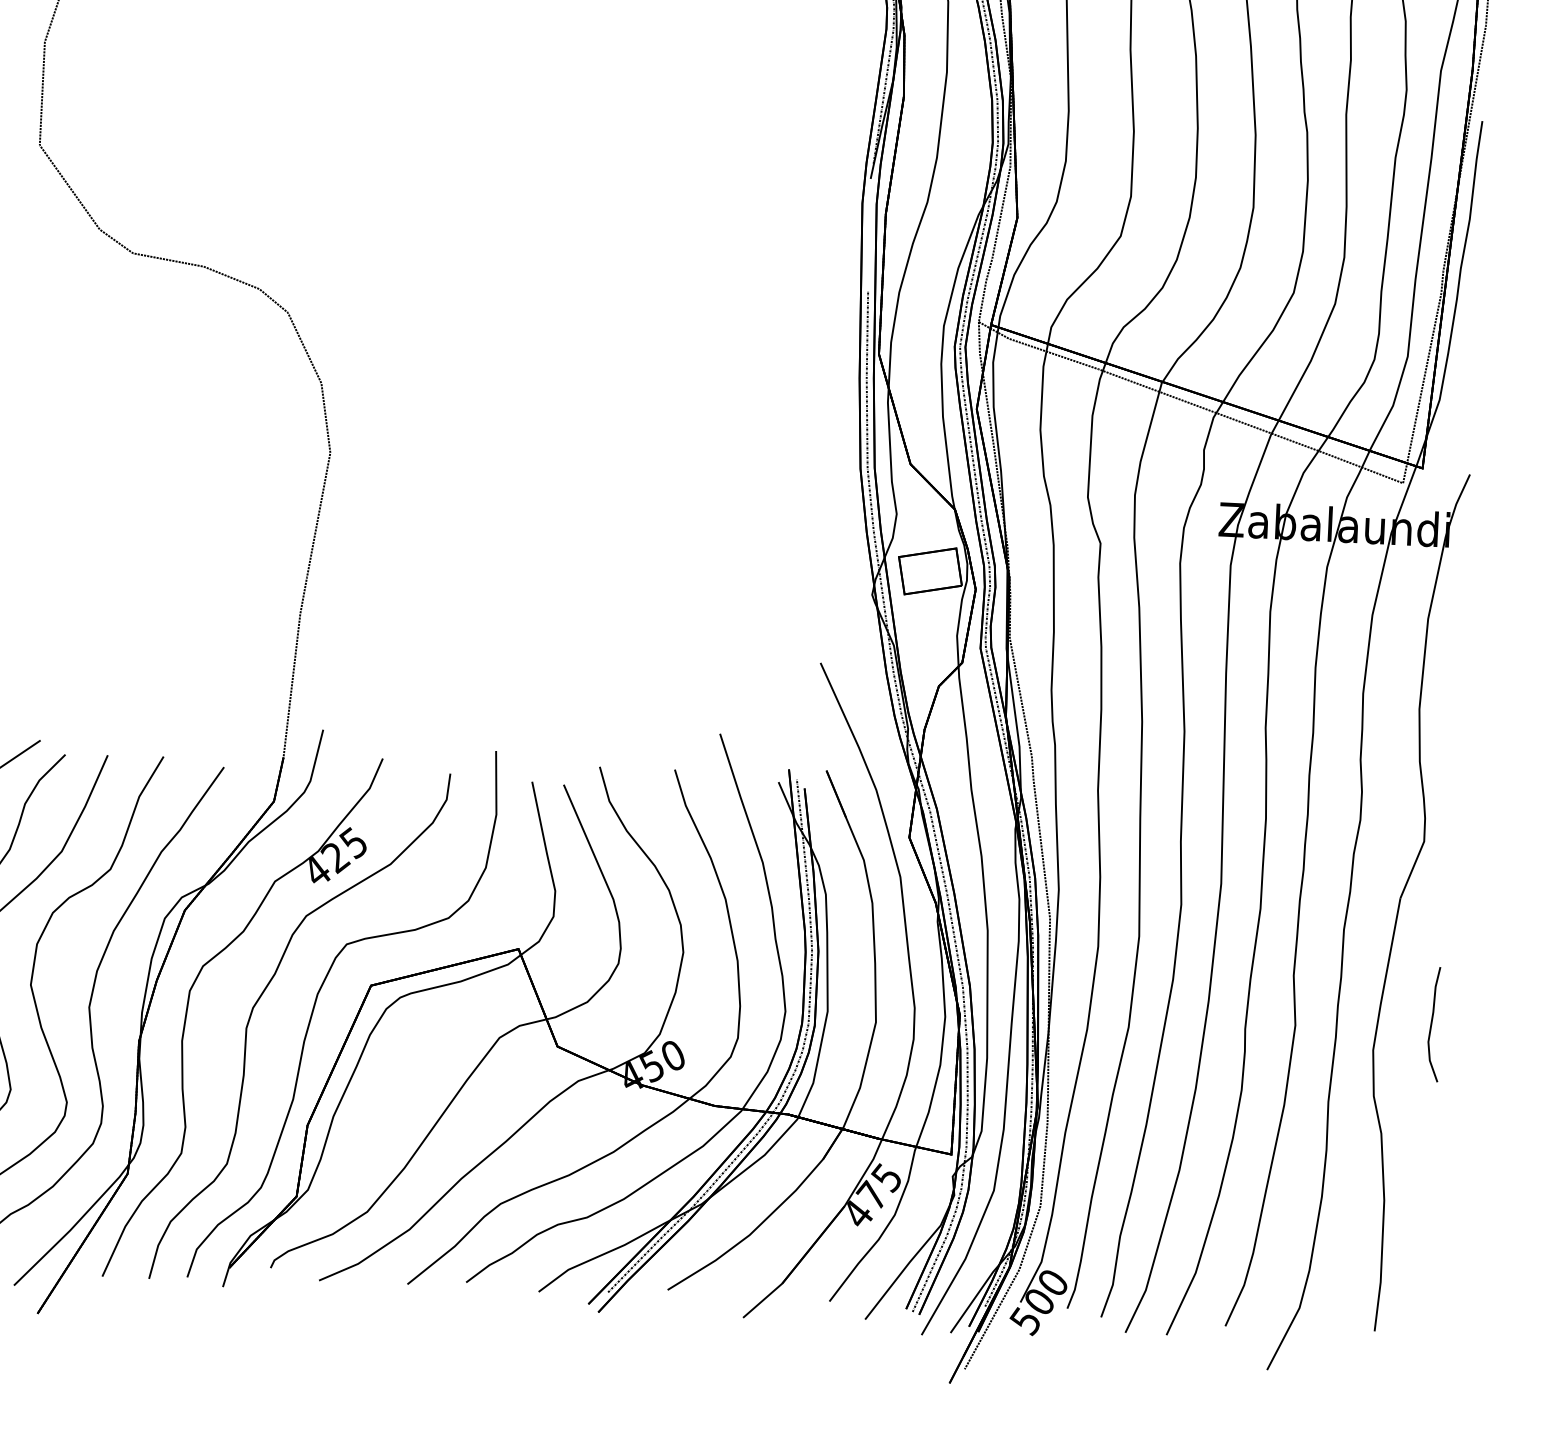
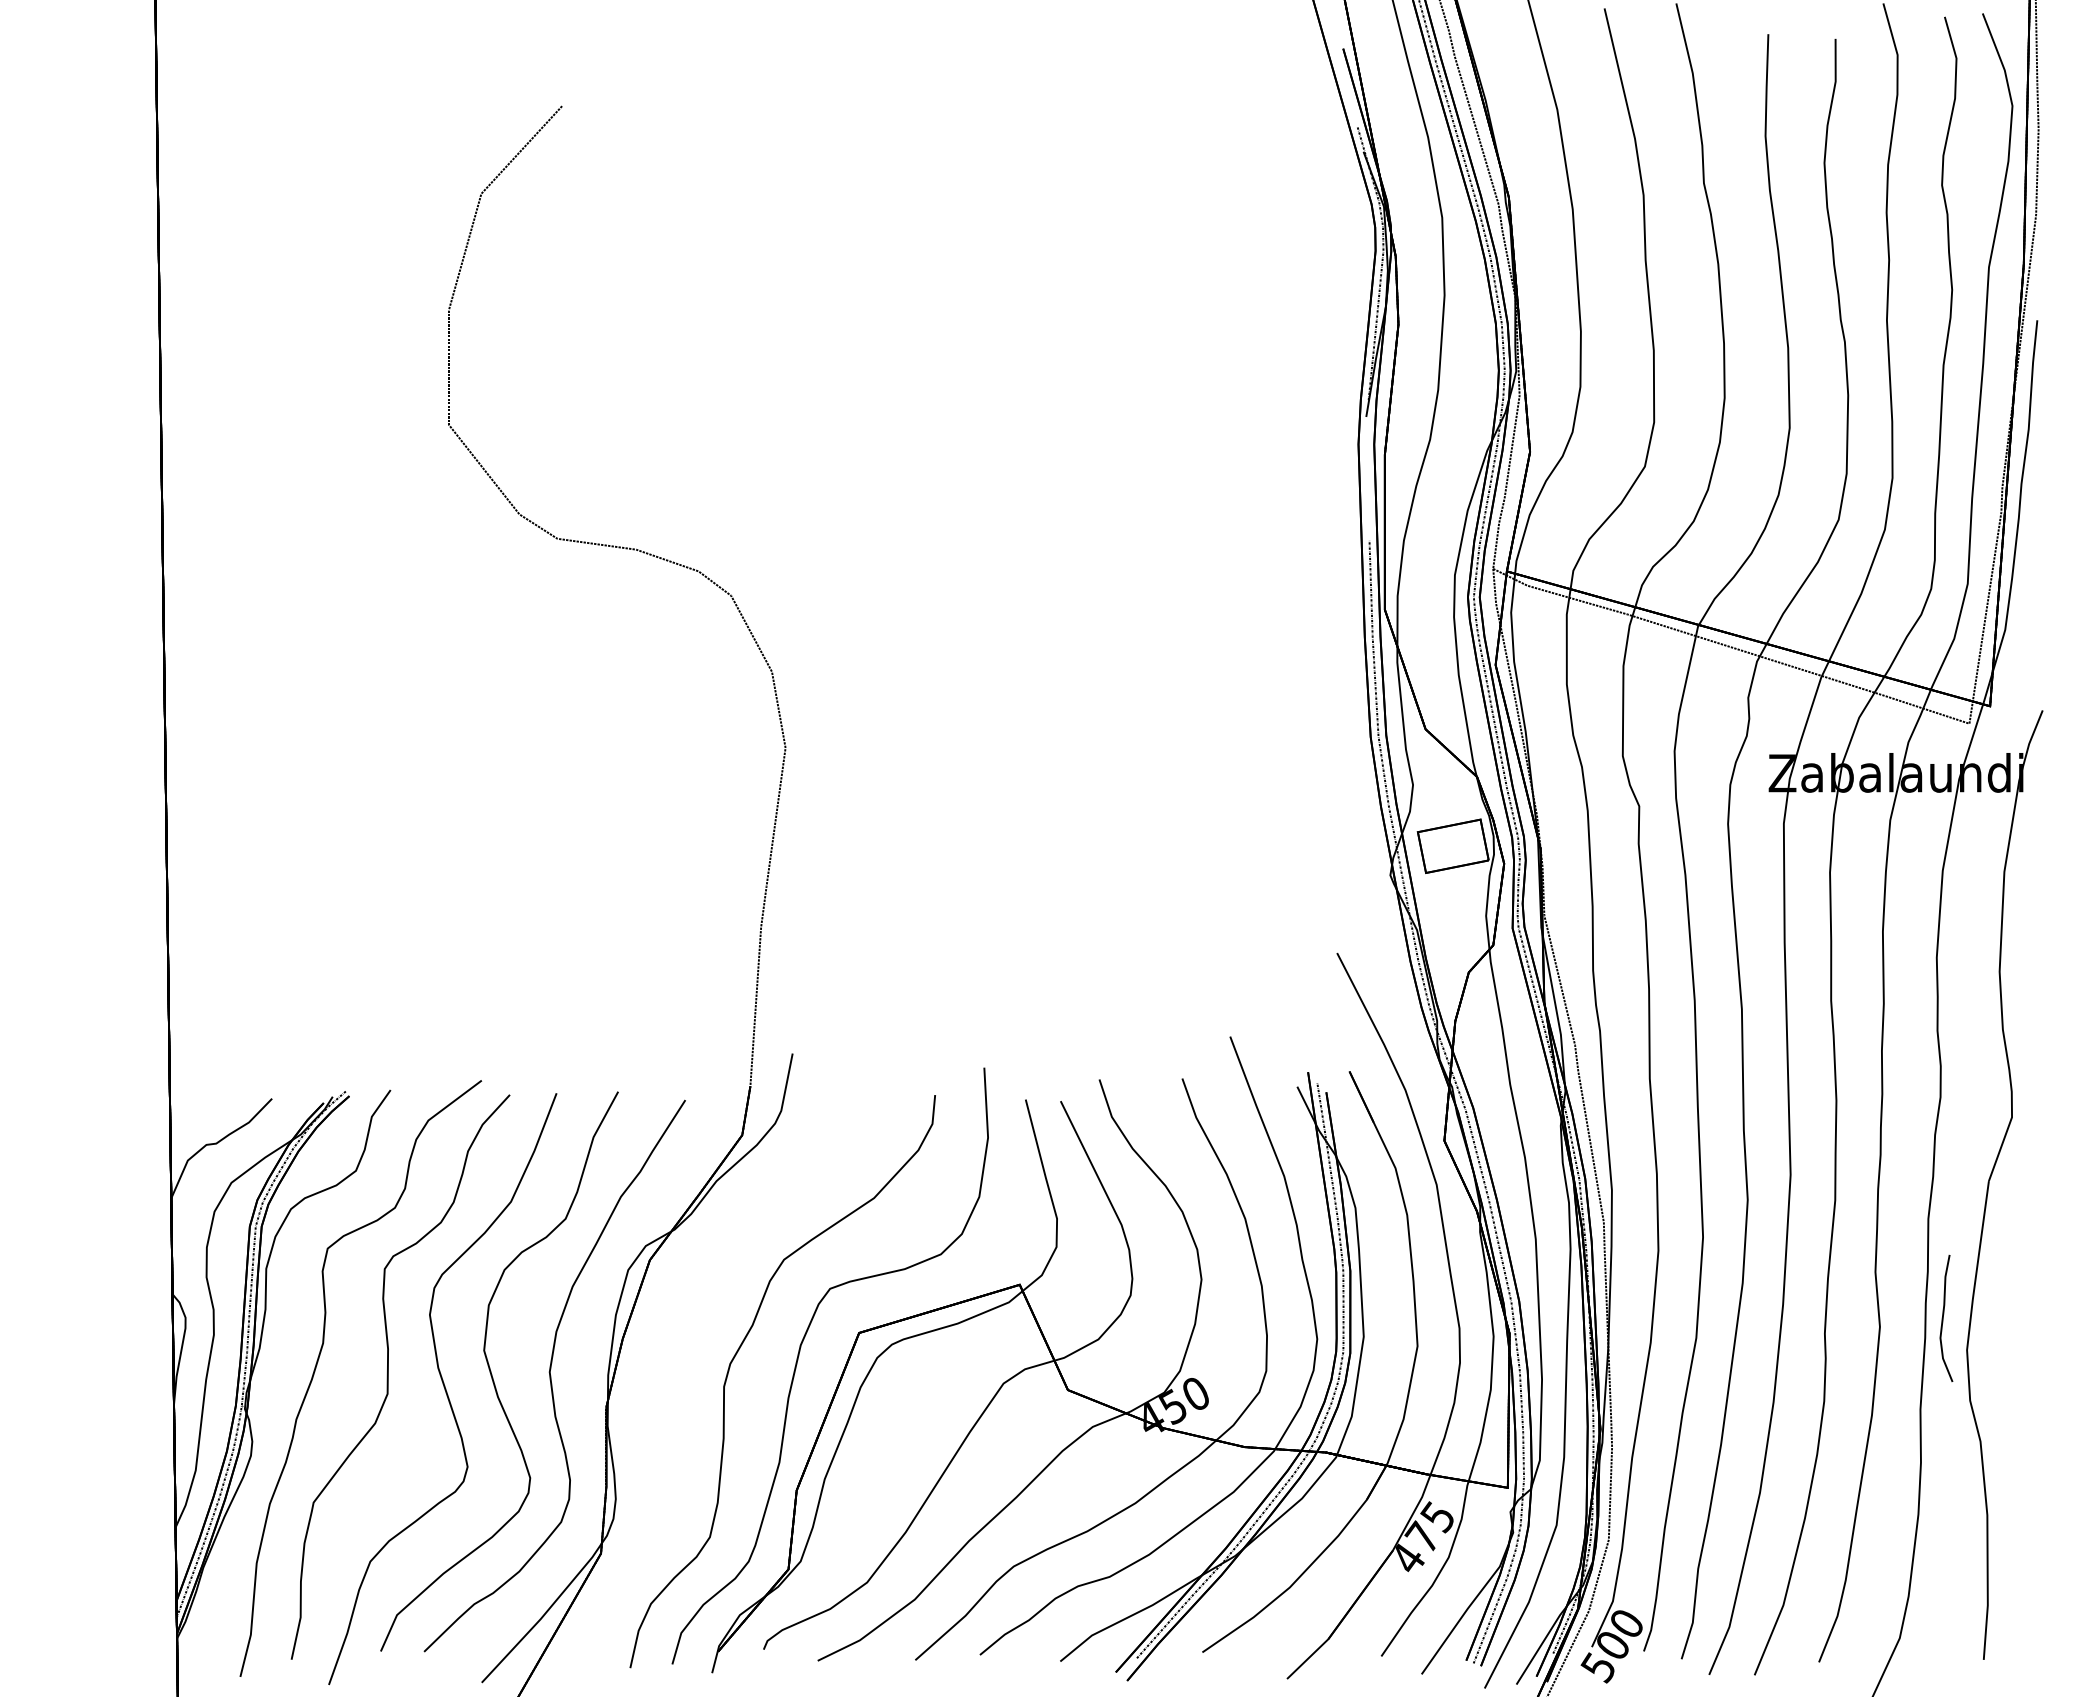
part: (187, 1012) -> (658, 1372), removed
curve: (1432, 1023) -> (1943, 1317), moved

